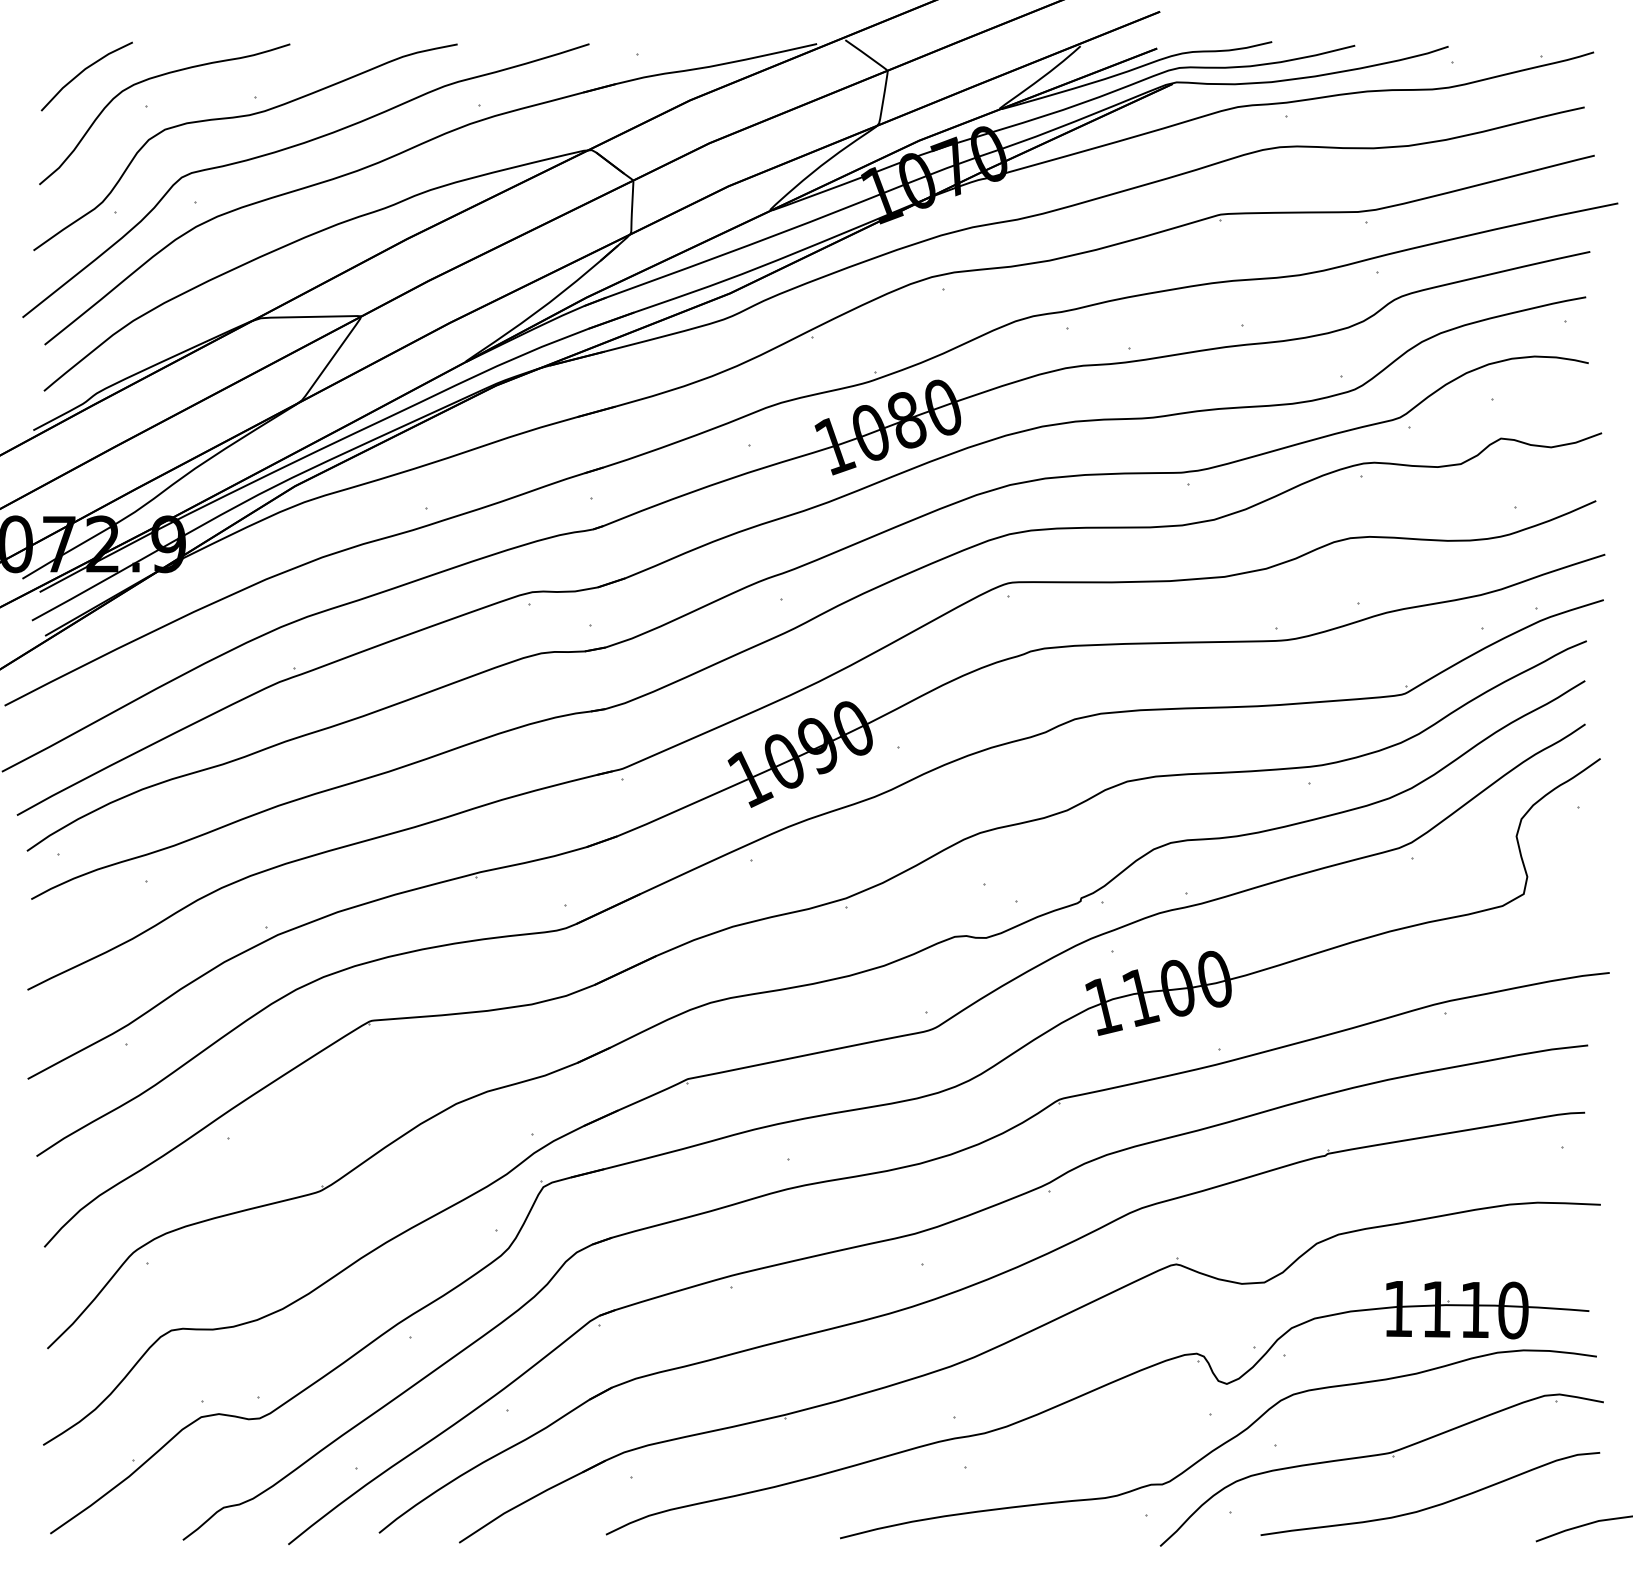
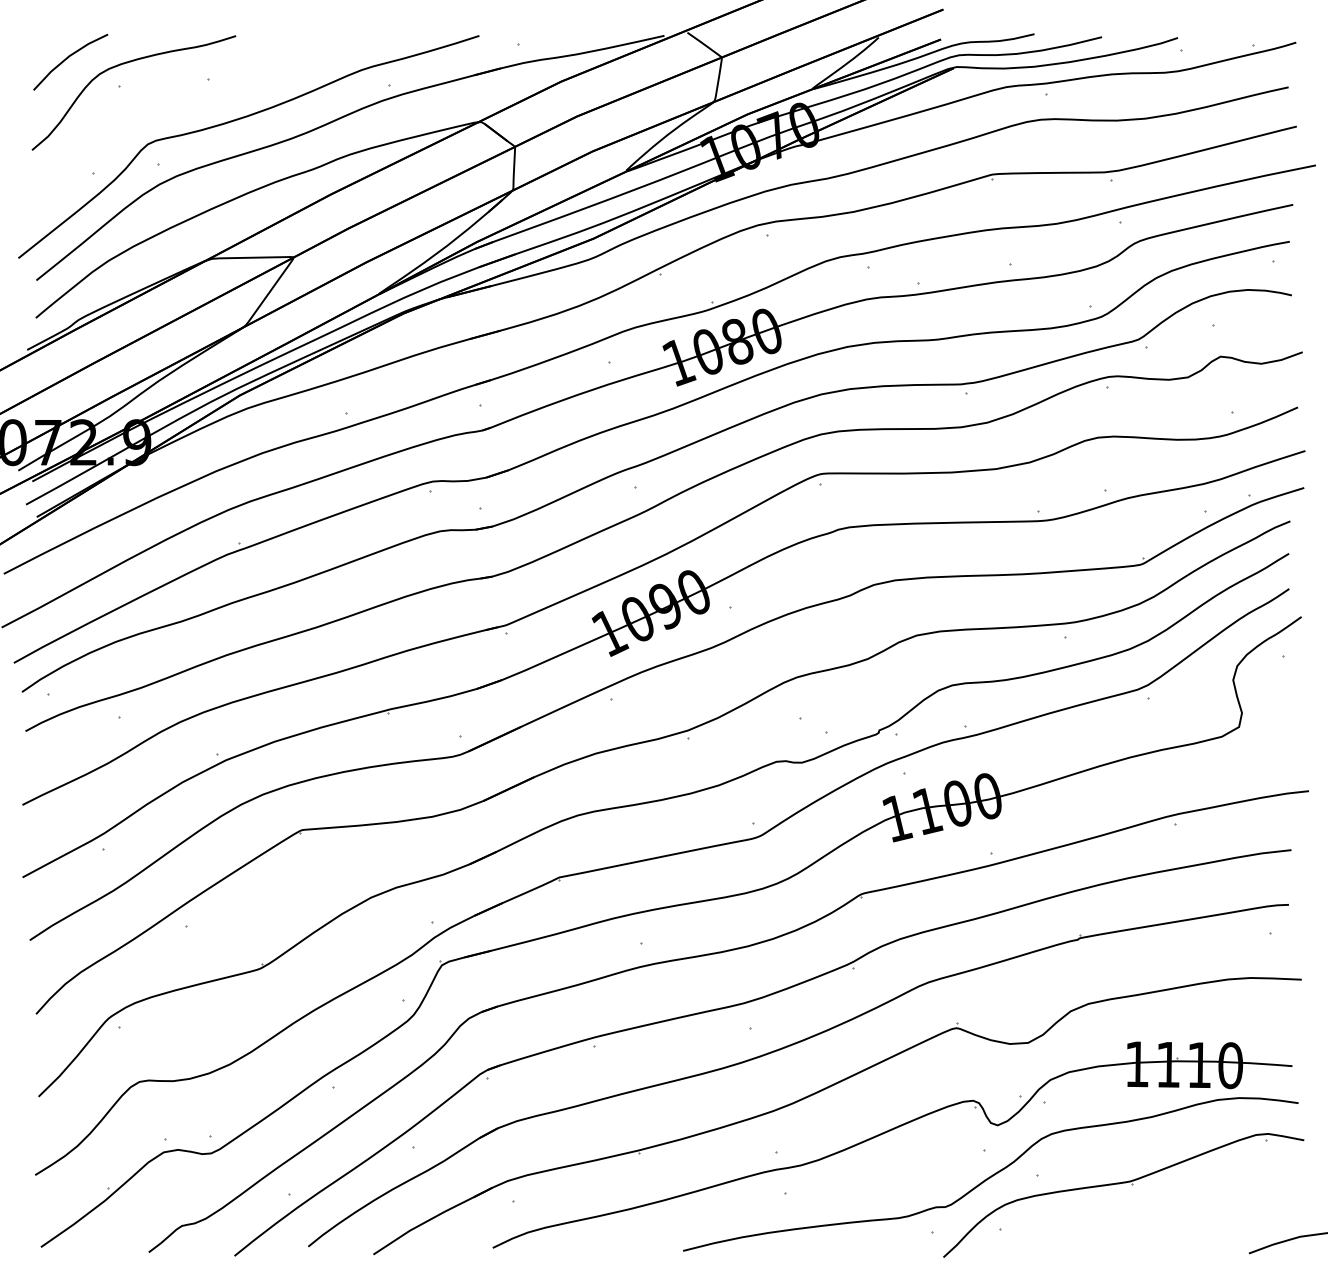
curve: (245, 117) -> (199, 95), removed
curve: (1435, 1504) -> (1167, 1223), removed

